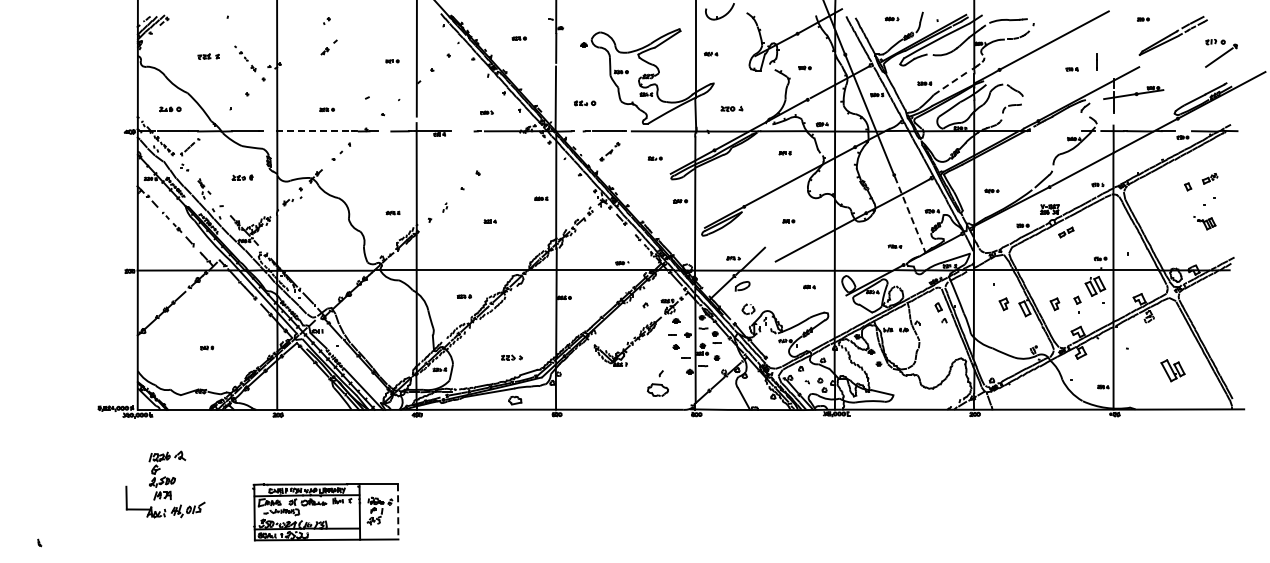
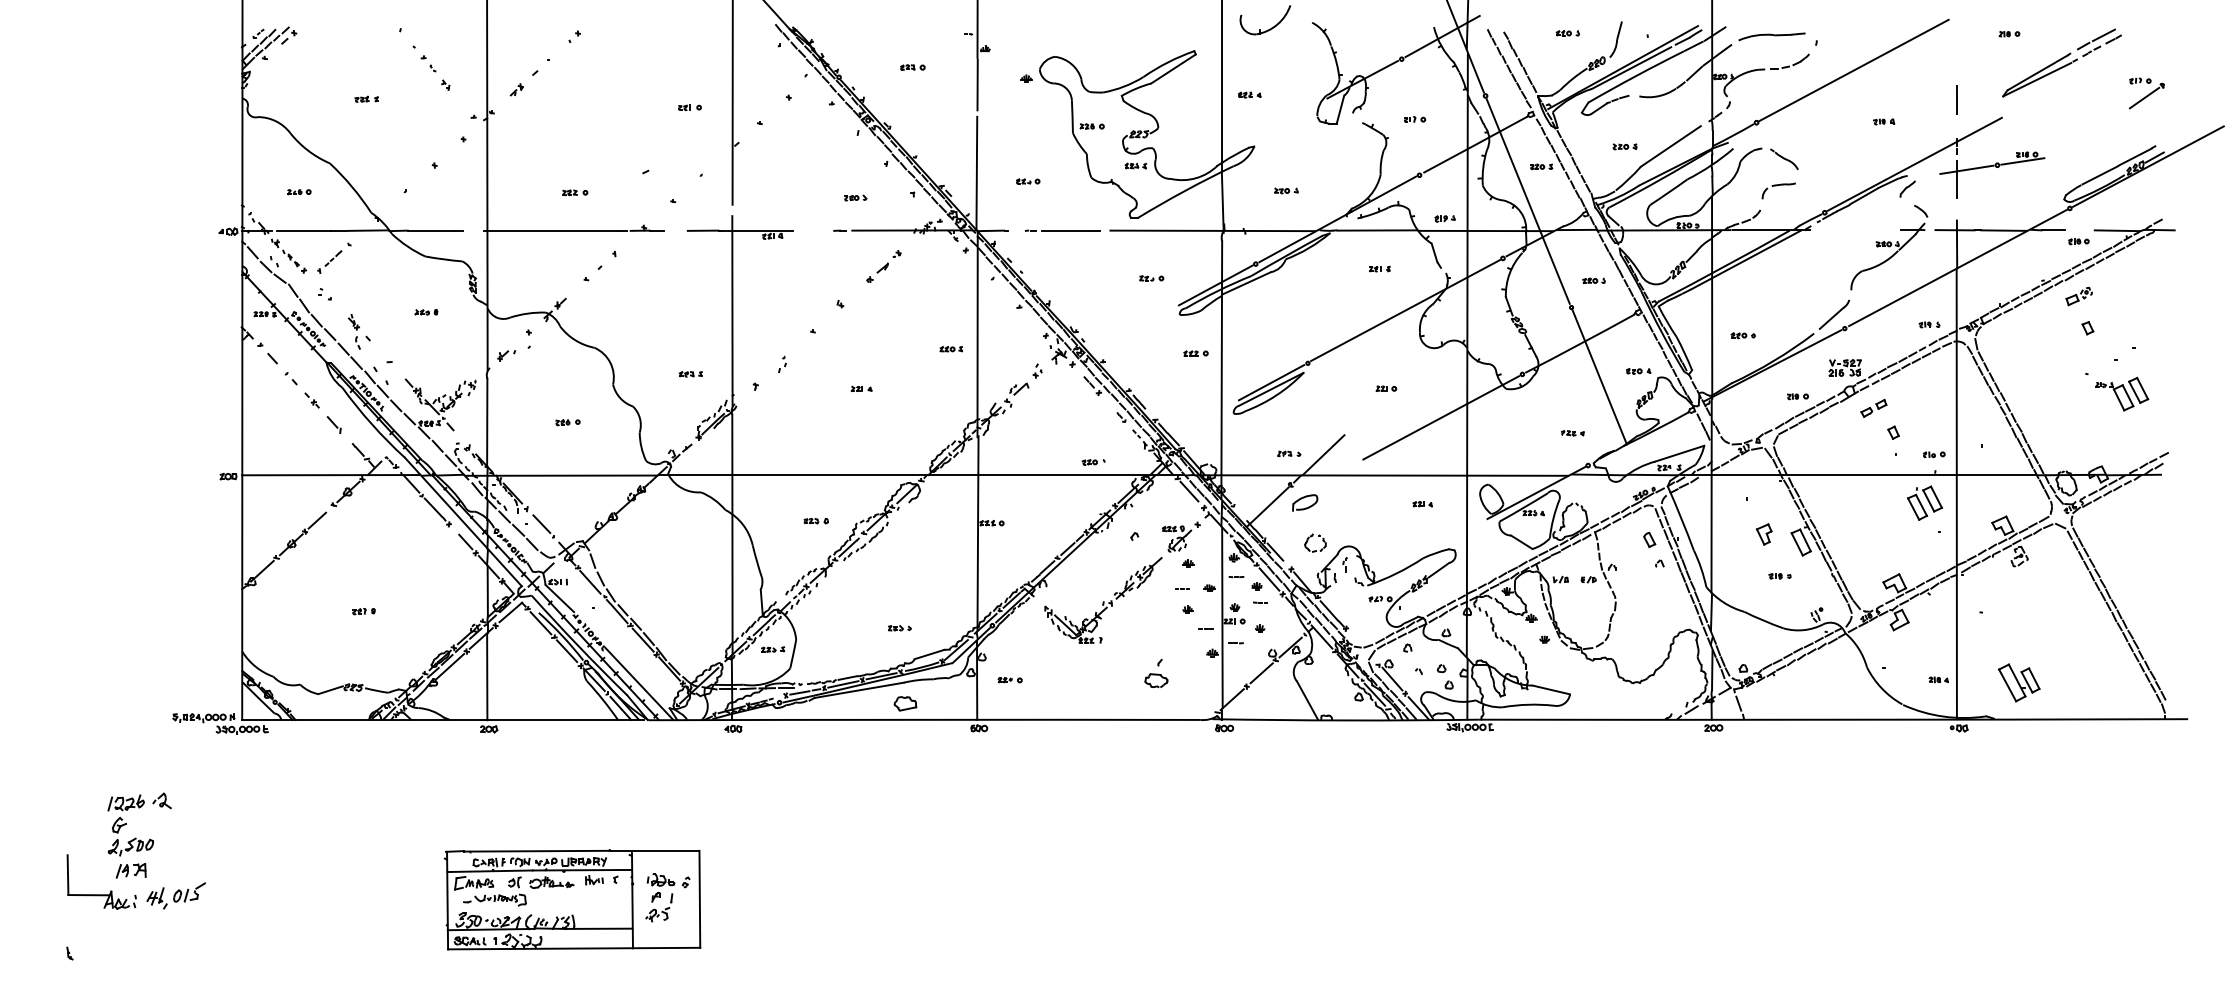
part: (328, 47) -> (522, 83), moved
part: (1221, 52) -> (2146, 92), size x0.62
part: (208, 56) -> (366, 99), size x0.62
part: (245, 58) -> (431, 67), moved
line: (1096, 61) -> (1956, 99), moved
line: (950, 83) -> (1670, 146), dashed -> solid
part: (584, 103) -> (1027, 181), size x0.62
part: (731, 108) -> (1285, 190), size x0.62
part: (169, 109) -> (298, 192), size x0.62
line: (313, 131) -> (551, 230), dashed -> solid
part: (609, 151) -> (883, 266), moved
part: (907, 159) -> (1594, 280), added
part: (242, 177) -> (426, 311), size x0.62
part: (1209, 178) -> (2078, 295), moved
line: (910, 215) -> (1600, 378), dashed -> solid
part: (1204, 222) -> (2116, 390), size x1.67
part: (322, 240) -> (566, 422), added
part: (1054, 304) -> (1853, 534), removed
part: (1077, 304) -> (1893, 440), moved
part: (1012, 327) -> (1779, 575), added
part: (511, 357) -> (898, 628), size x0.62
part: (1172, 370) -> (2018, 682), moved
part: (657, 382) -> (1155, 671), size x0.62
part: (574, 386) -> (1009, 679), added
part: (165, 484) -> (136, 851), moved
line: (398, 511) -> (700, 898), dashed -> solid

